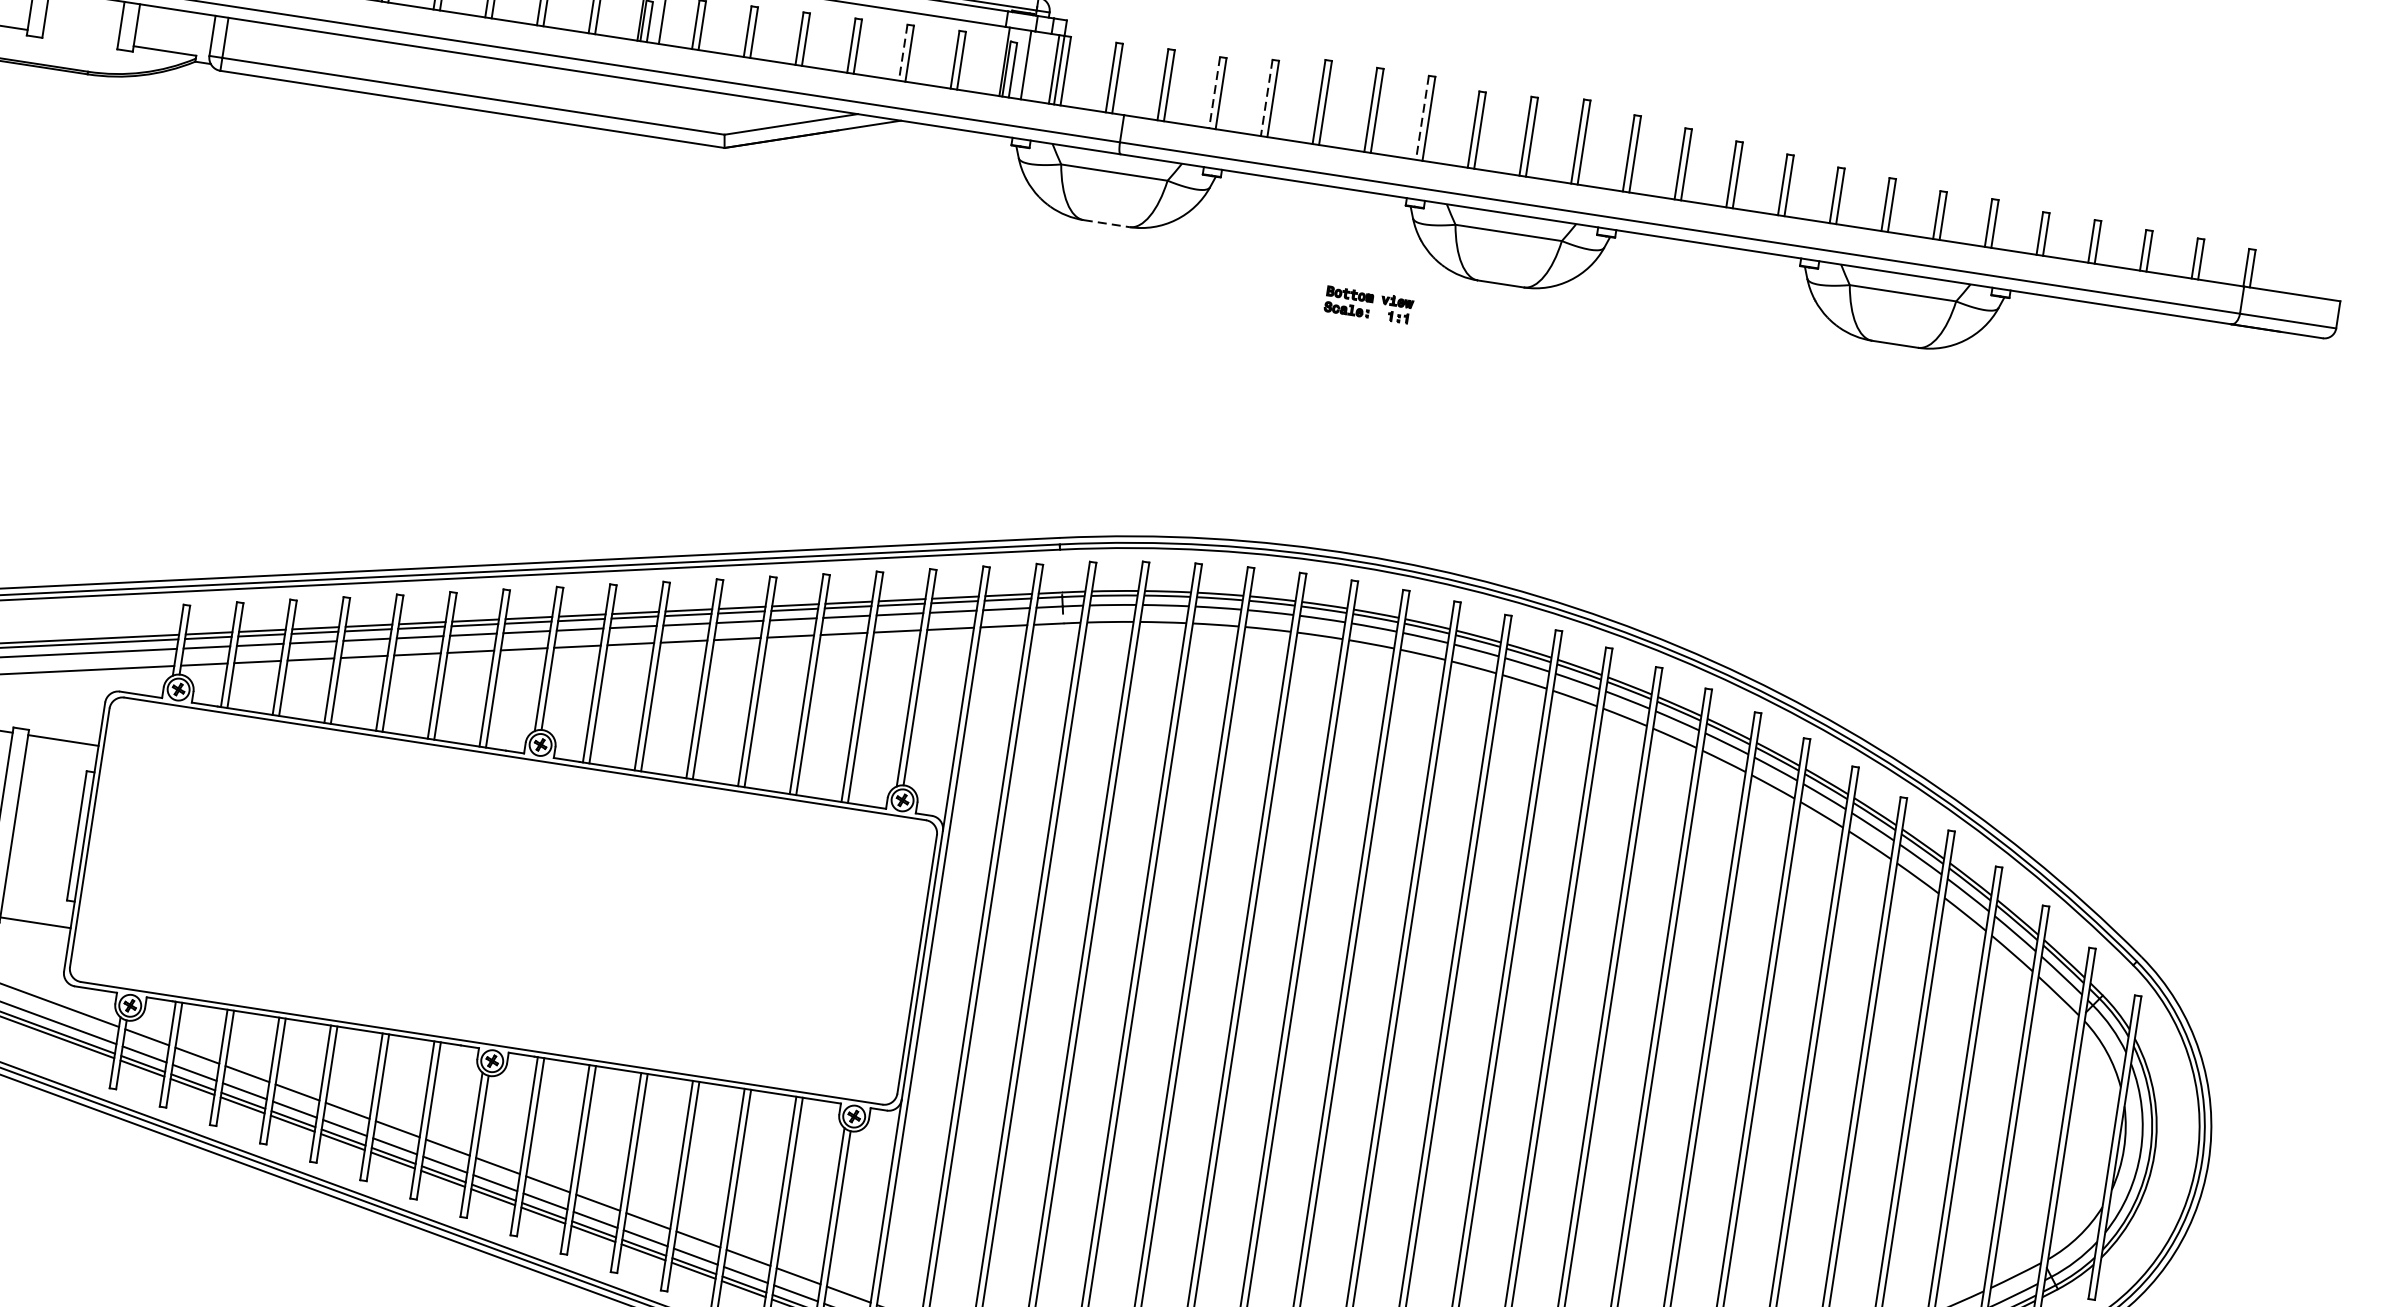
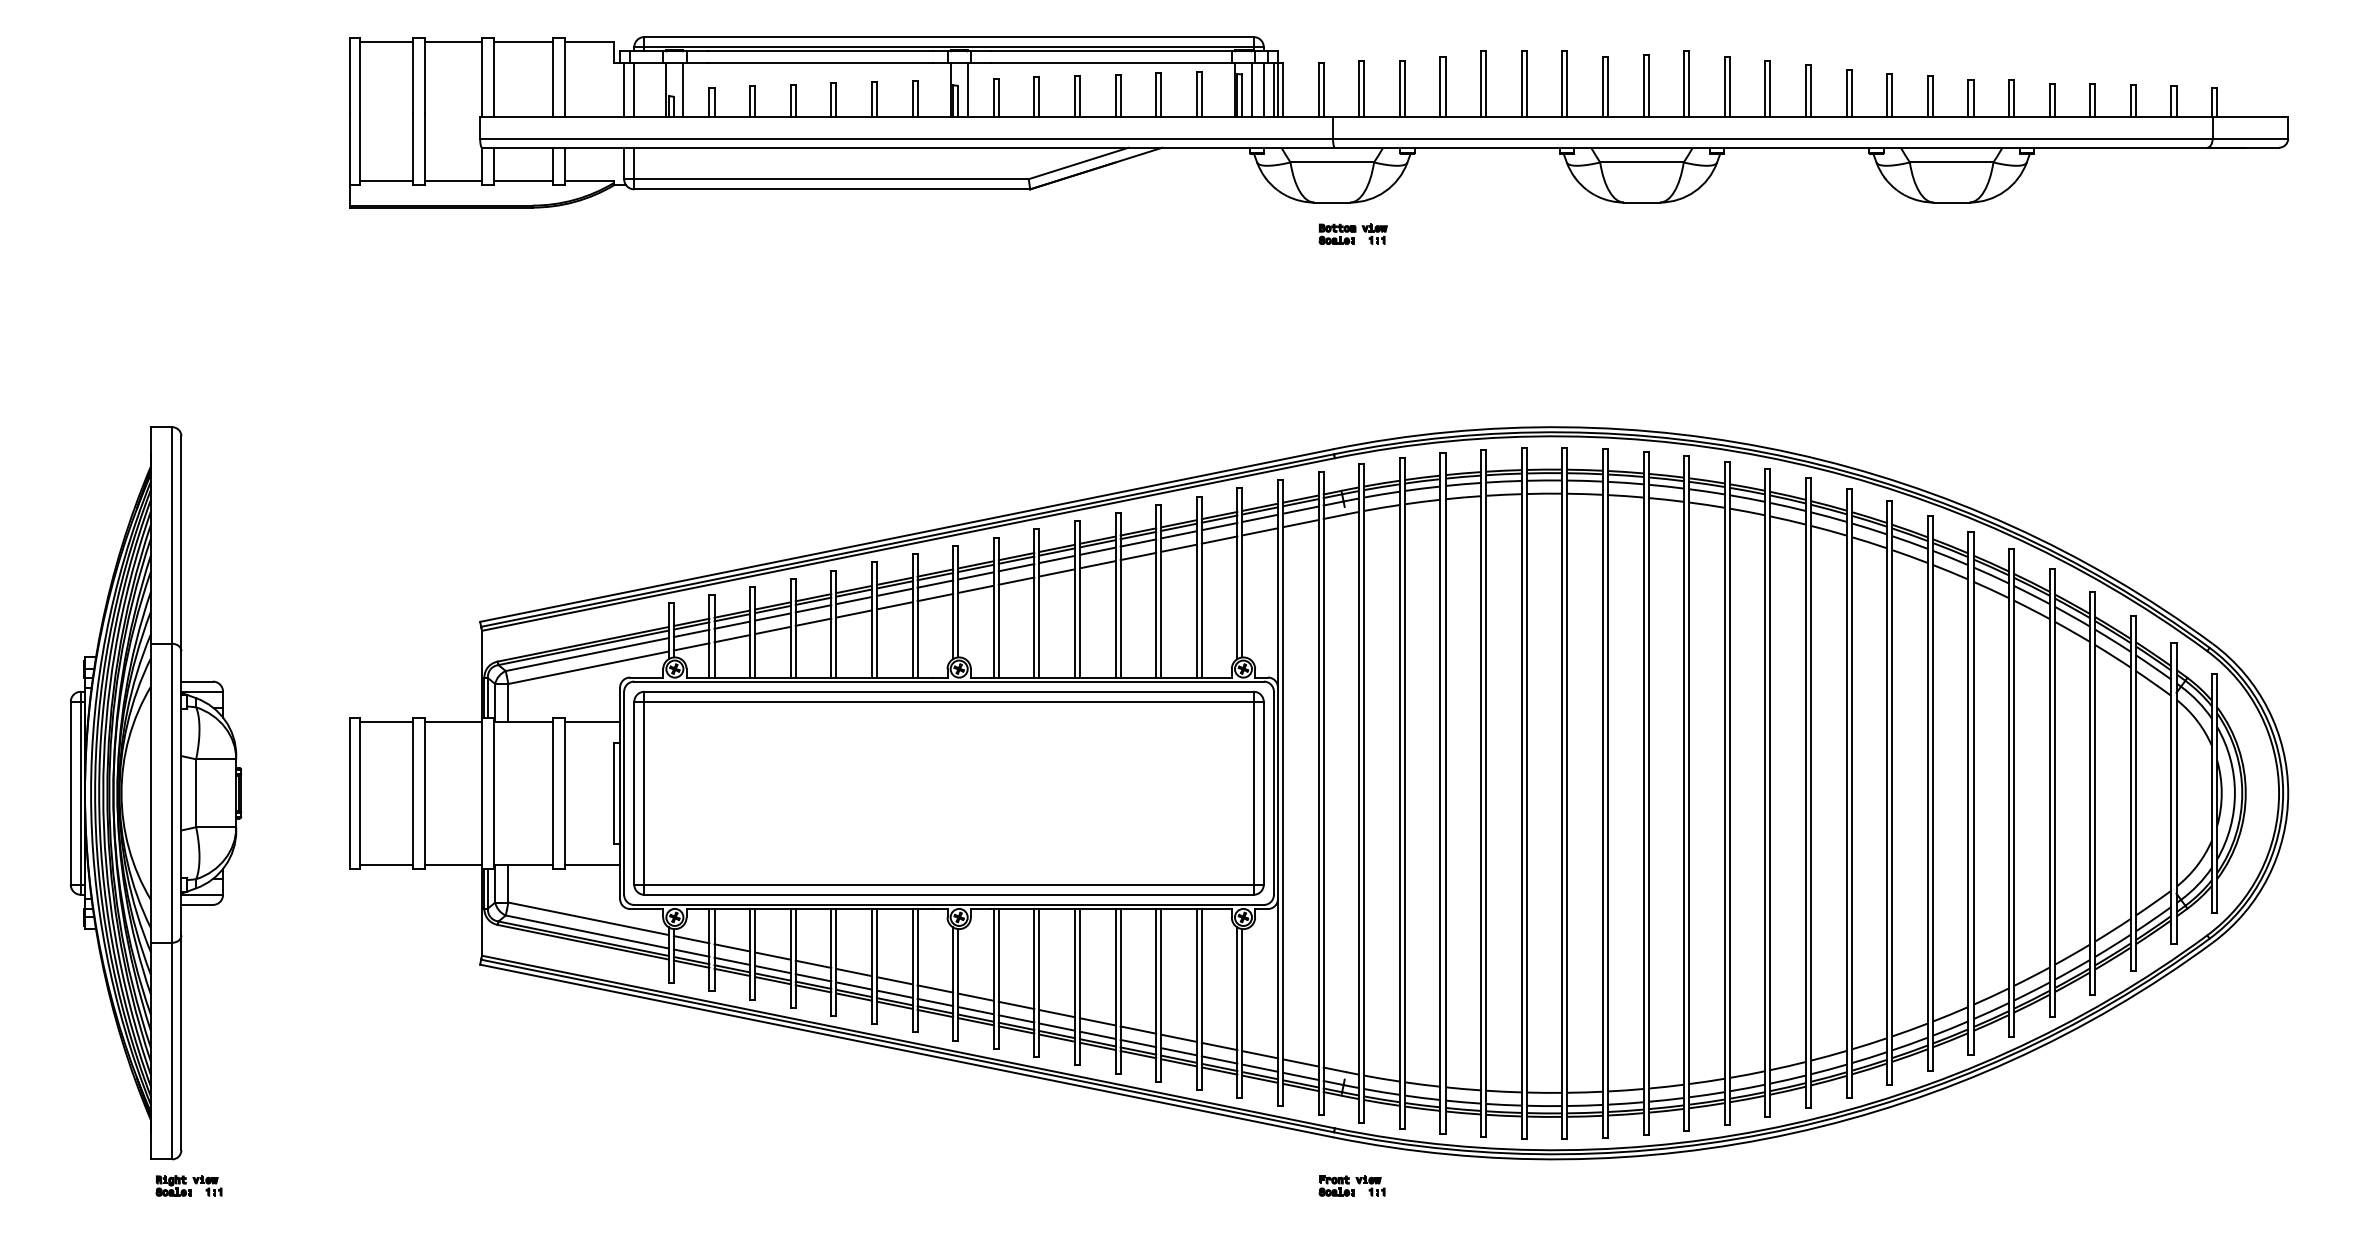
line: (79, 37) -> (522, 180), added
line: (903, 53) -> (1156, 95), dashed -> solid
line: (1040, 67) -> (1263, 90), added
line: (1214, 92) -> (1399, 89), dashed -> solid
line: (1266, 98) -> (1440, 87), dashed -> solid
line: (1422, 118) -> (1562, 84), dashed -> solid
line: (1106, 223) -> (1332, 202), dashed -> solid
part: (1368, 303) -> (1352, 233), moved
part: (502, 900) -> (948, 792), added

